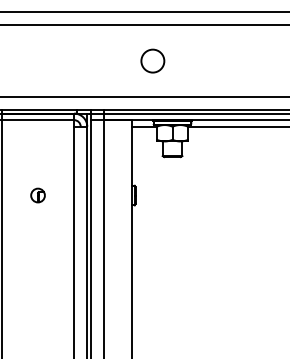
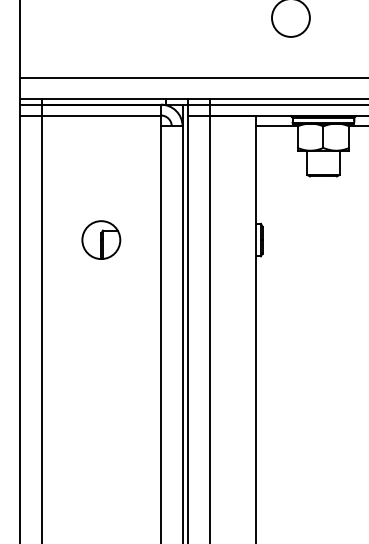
part: (37, 195) -> (100, 239), size x1.67

